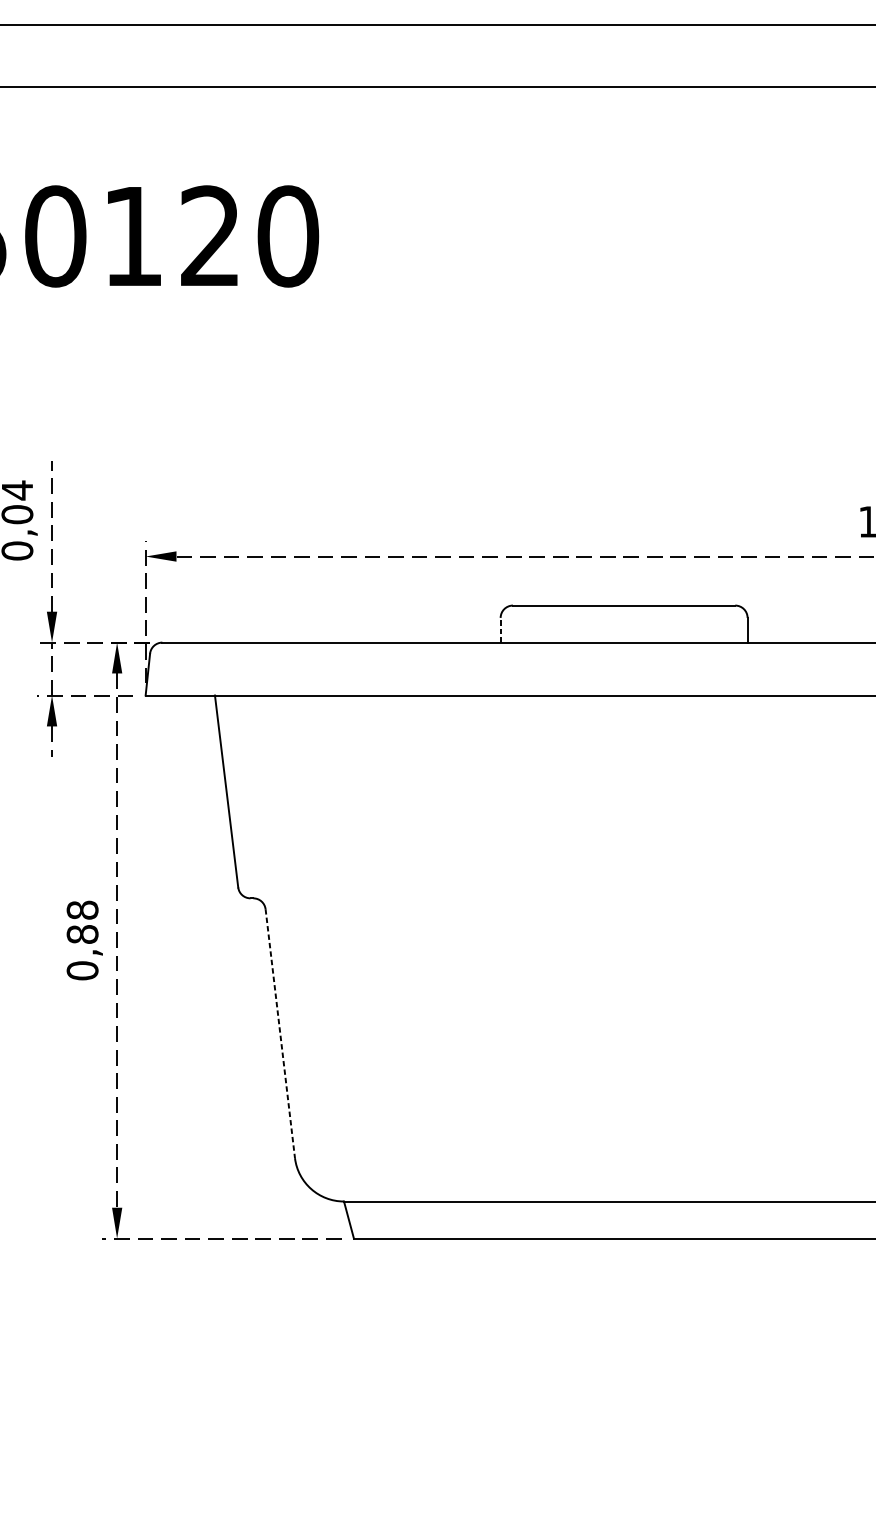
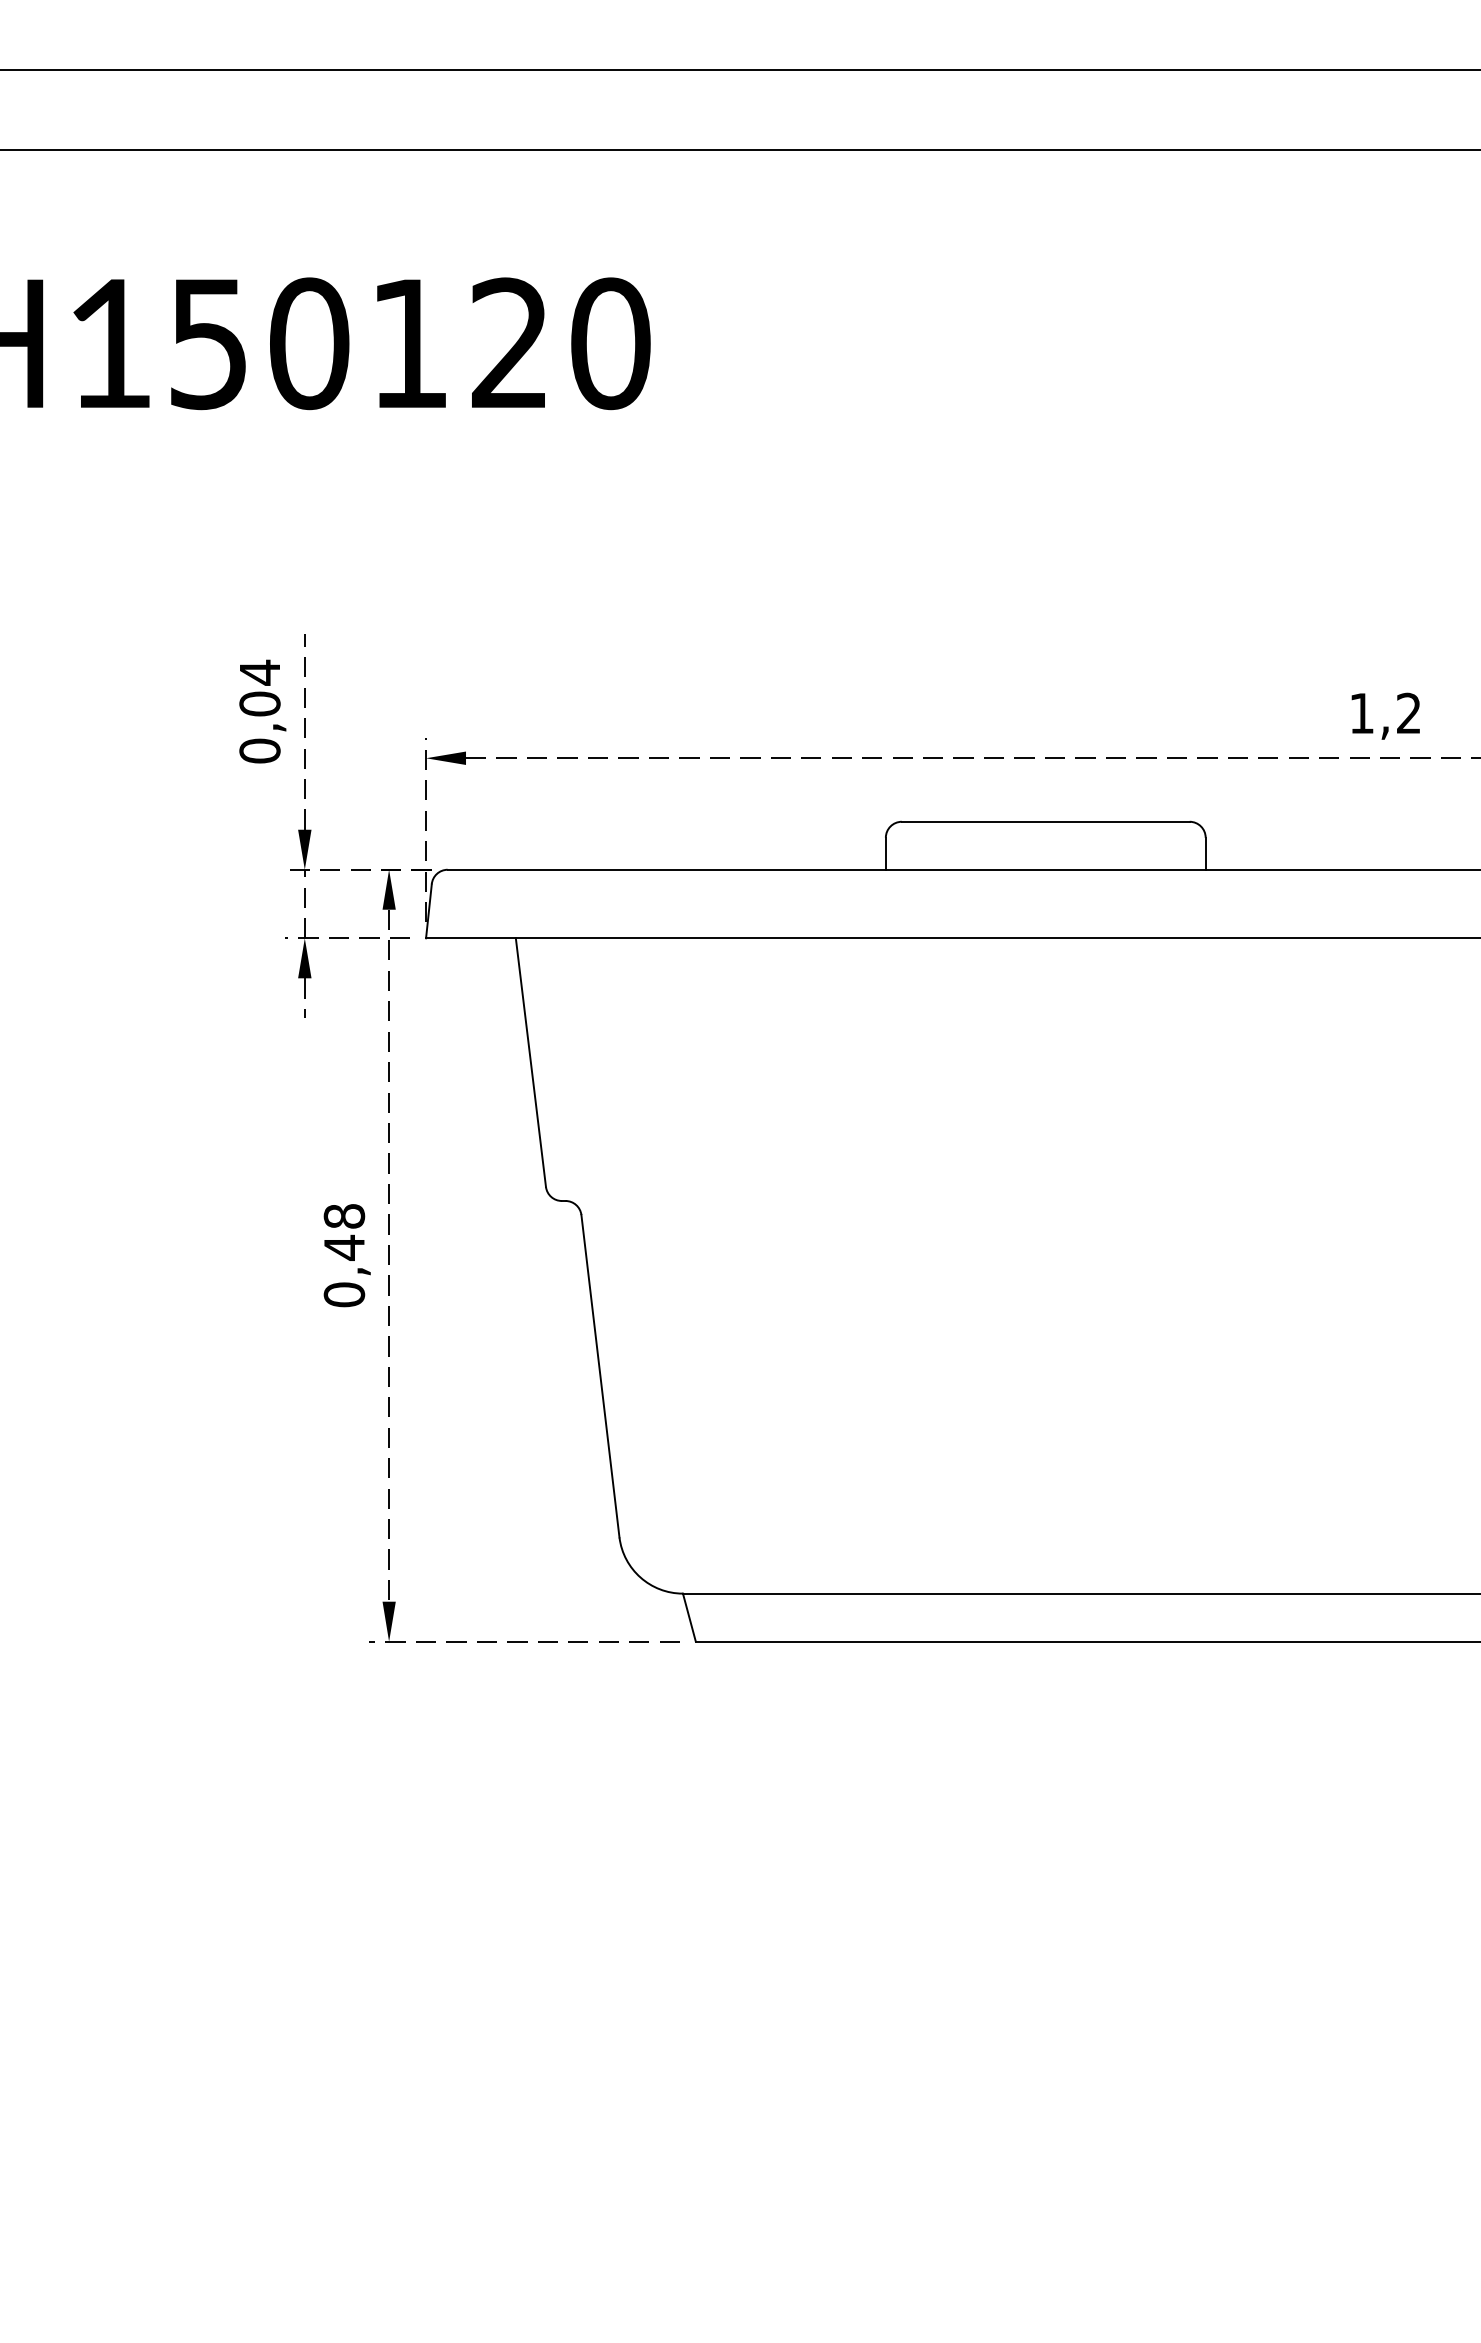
line: (500, 630) -> (885, 853), dashed -> solid
text: (82, 934) -> (344, 1247), 0,88 -> 0,48
line: (280, 1033) -> (600, 1376), dashed -> solid

